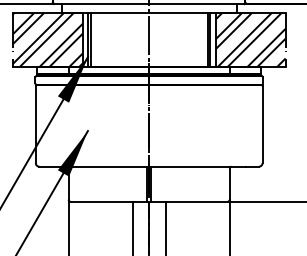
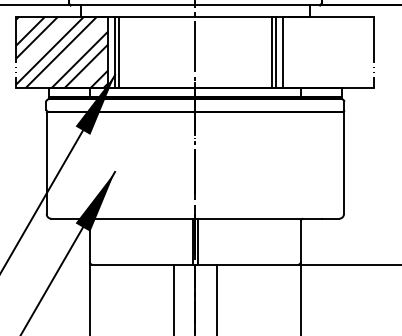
hatch: (250, 39) -> (328, 51), removed

